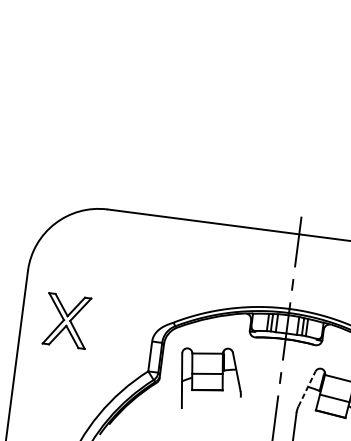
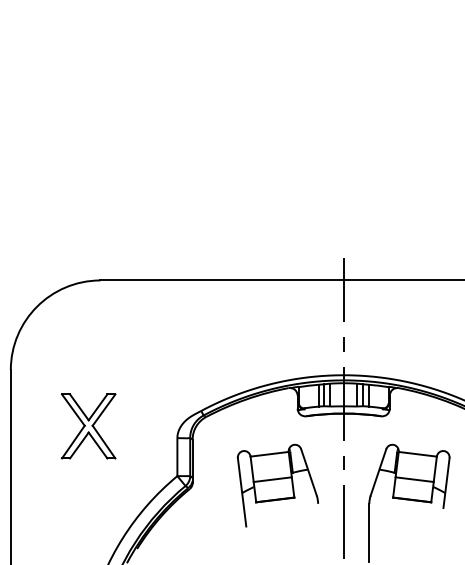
part: (66, 321) -> (88, 426), moved
part: (210, 378) -> (277, 485), moved
line: (306, 389) -> (378, 472), dashed -> solid

